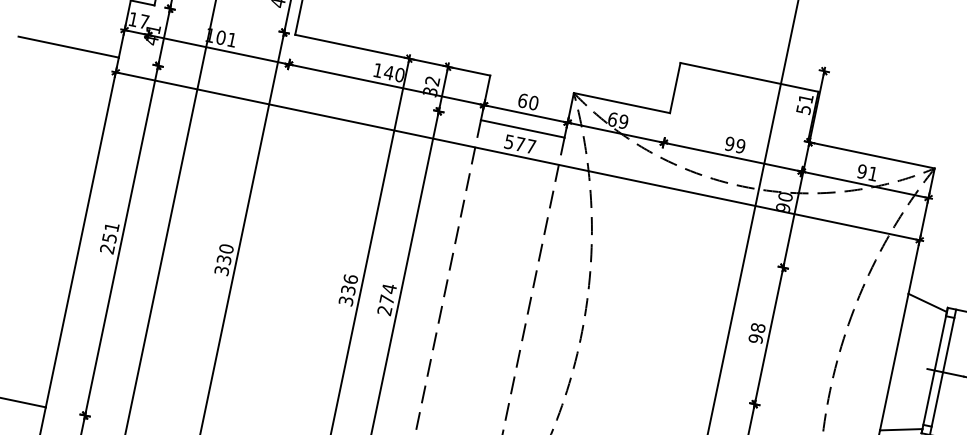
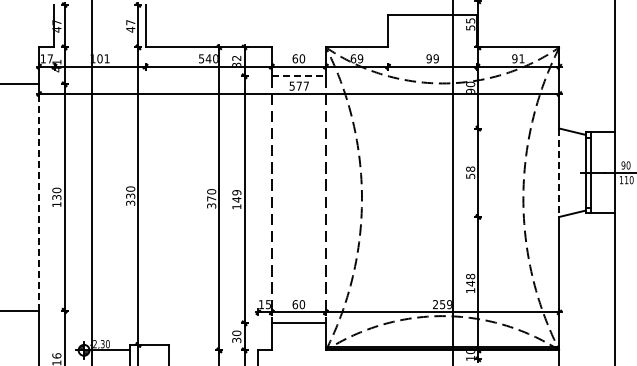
text: (378, 70) -> (201, 58), 140 -> 540
text: (805, 98) -> (470, 20), 51 -> 55
line: (523, 129) -> (299, 76), solid -> dashed
line: (82, 232) -> (39, 197), solid -> dashed
text: (109, 237) -> (56, 197), 251 -> 130
text: (349, 284) -> (211, 195), 336 -> 370
text: (386, 299) -> (236, 199), 274 -> 149
text: (755, 337) -> (470, 175), 98 -> 58
line: (894, 363) -> (559, 173), solid -> dashed

